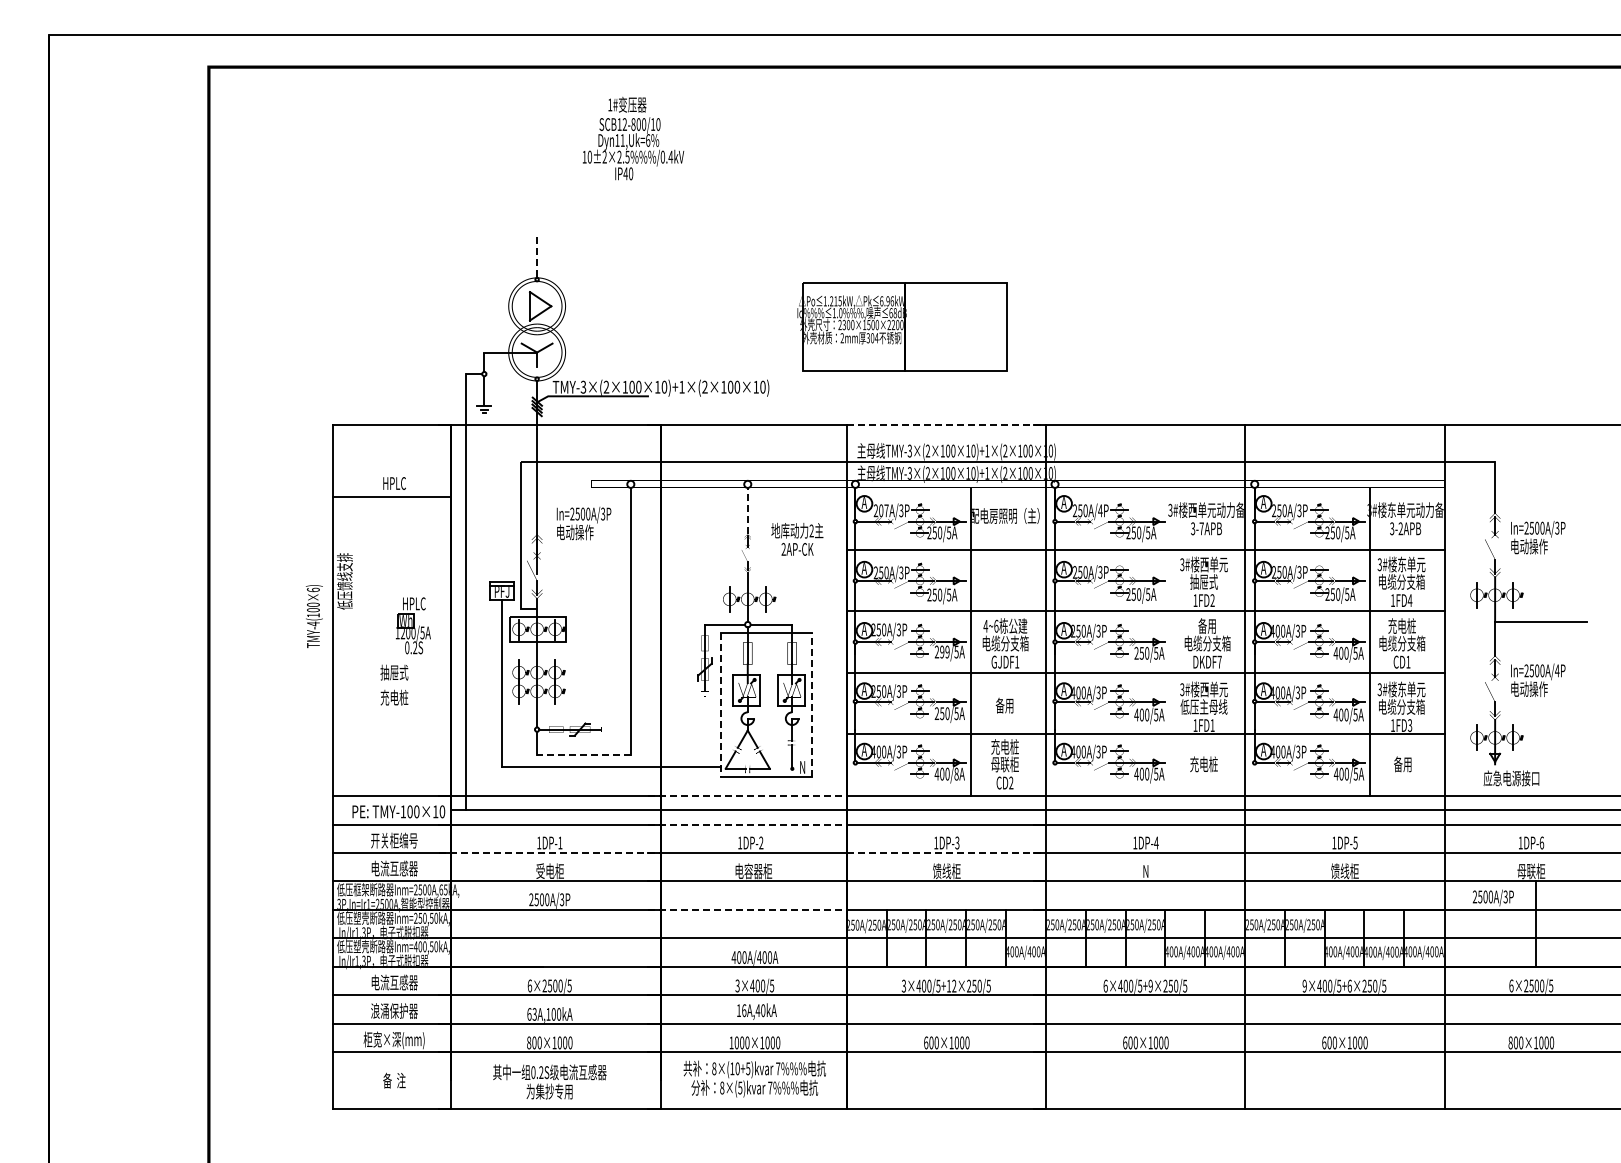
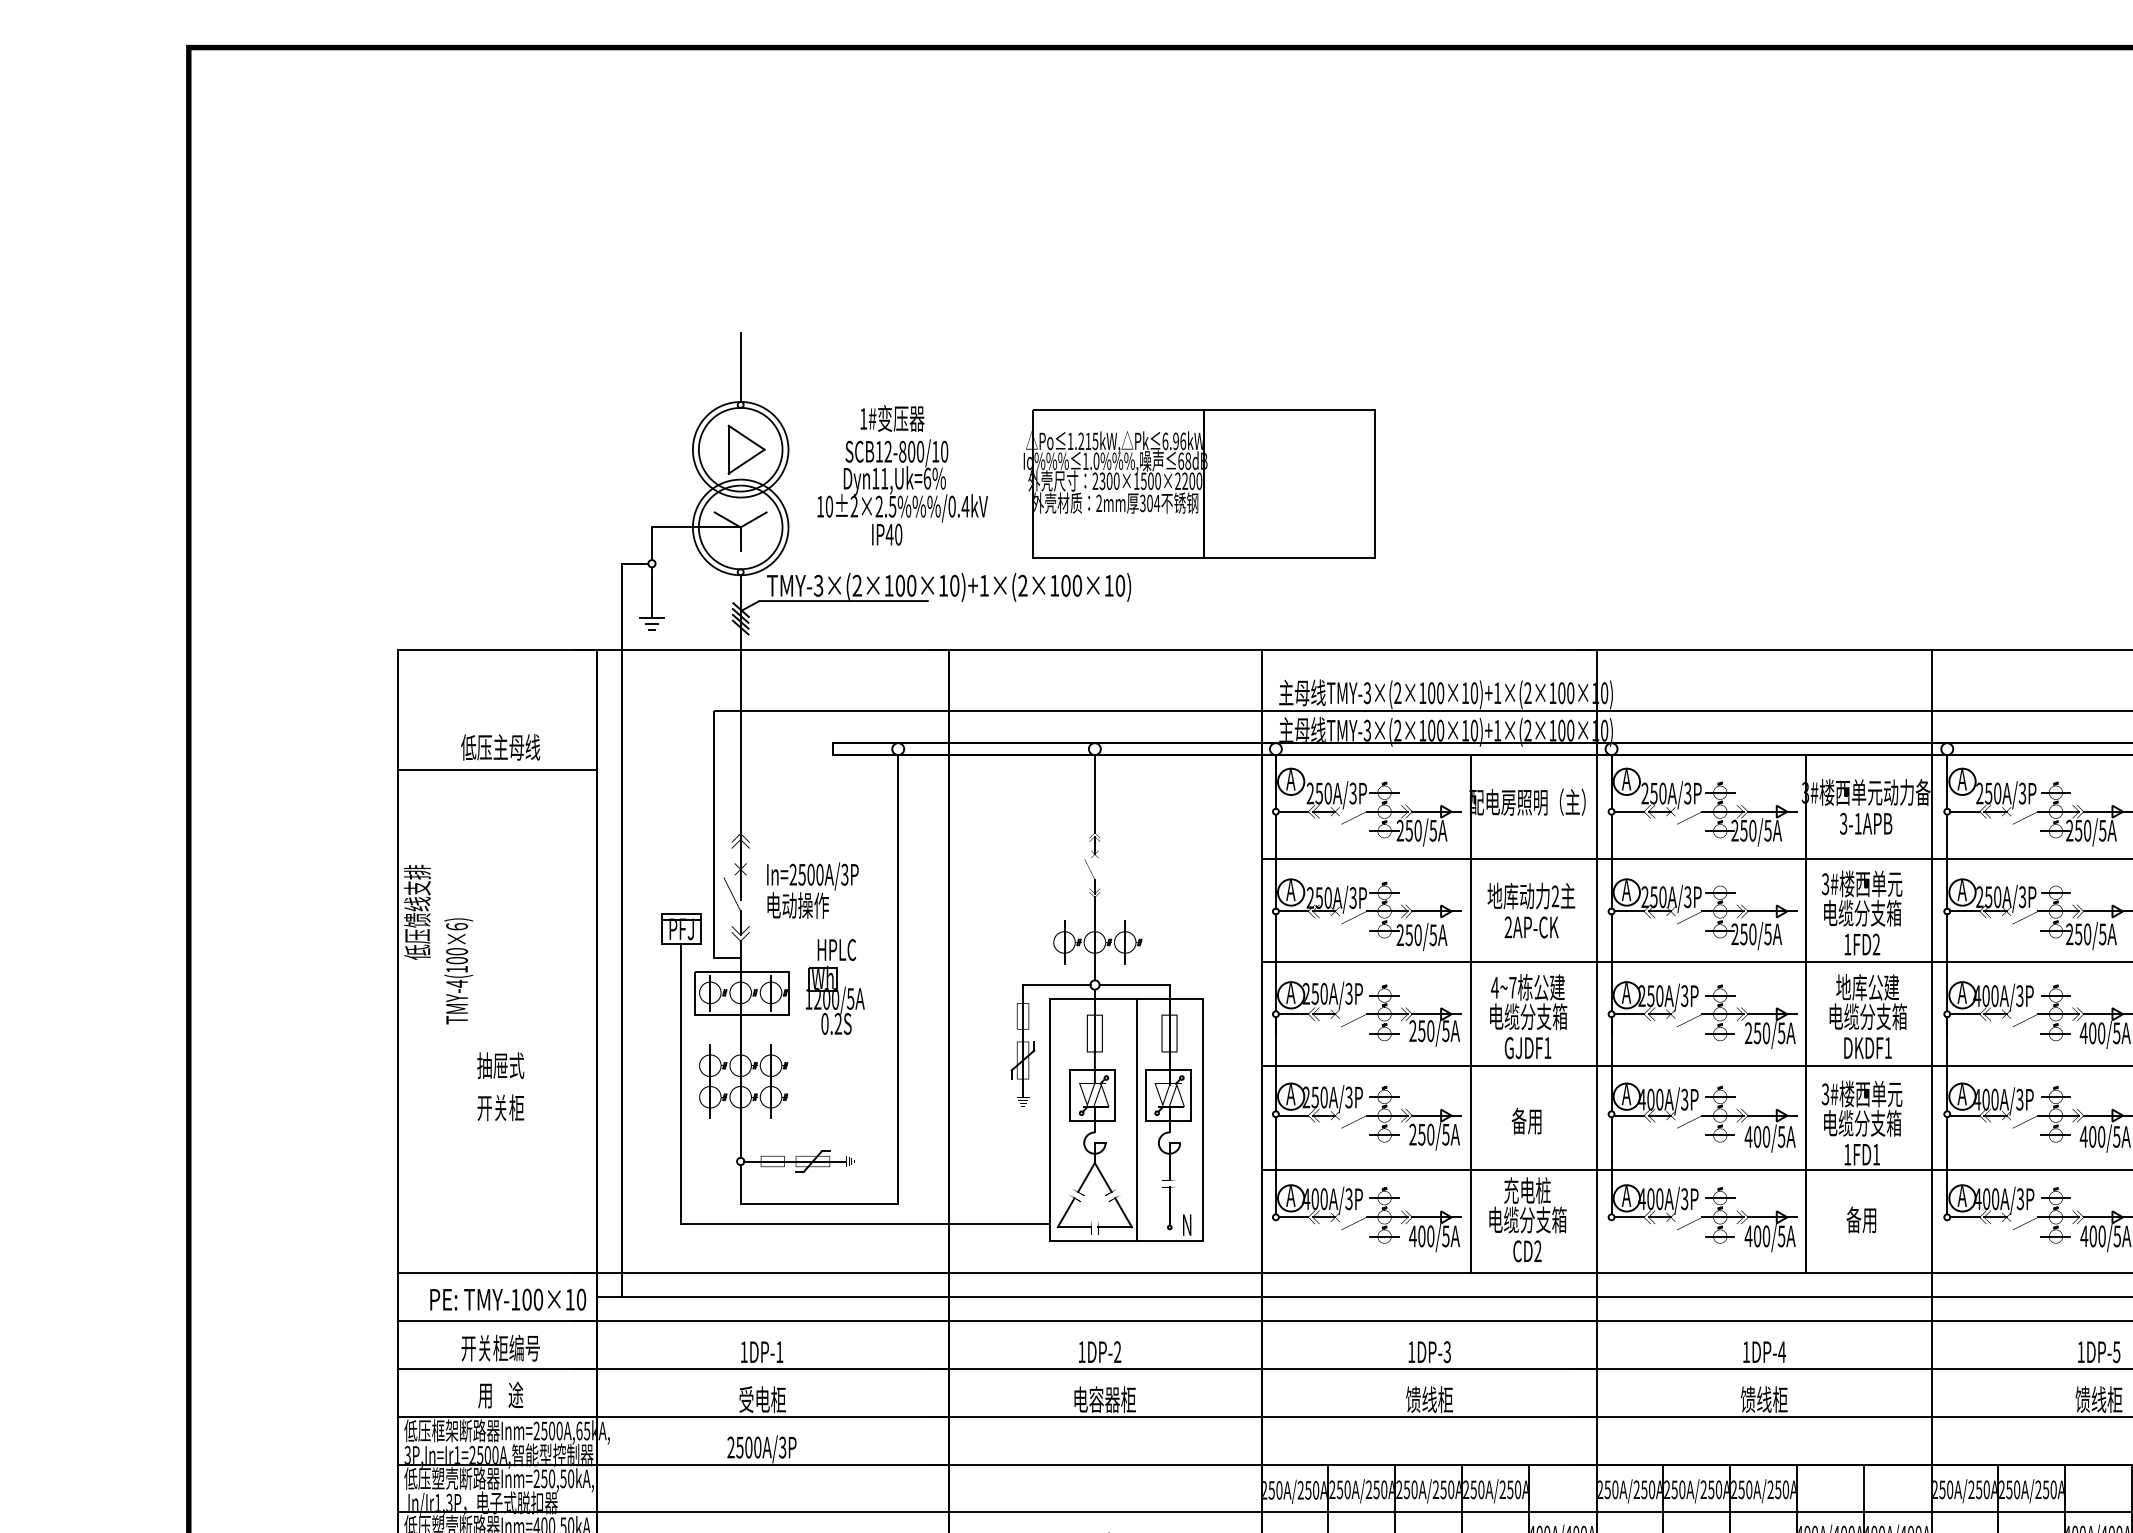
text: (633, 138) -> (902, 475), moved
line: (537, 257) -> (741, 367), dashed -> solid
part: (902, 326) -> (1200, 483), moved
line: (946, 425) -> (1429, 650), dashed -> solid
text: (393, 483) -> (499, 747), HPLC -> 低压主母线
line: (747, 510) -> (1094, 793), dashed -> solid
text: (883, 510) -> (1323, 793), 207A/3P -> 250A/3P
text: (1100, 510) -> (1687, 793), 250A/4P -> 250A/3P
text: (583, 523) -> (811, 890), moved
text: (1201, 528) -> (1857, 823), 3-7APB -> 3-1APB
text: (797, 538) -> (1531, 909), moved
text: (1204, 581) -> (1862, 912), 抽屉式 -> 电缆分支箱
text: (314, 616) -> (458, 971), moved
part: (413, 625) -> (835, 986), moved
text: (996, 625) -> (1513, 986), 4~6 -> 4~7
text: (1207, 625) -> (1867, 986), 备用 -> 地库公建
line: (1170, 641) -> (1805, 1013), added
text: (944, 651) -> (1425, 1030), 299/5A -> 250/5A
text: (1219, 661) -> (1888, 1046), DKDF7 -> DKDF1
text: (394, 697) -> (500, 1107), 充电桩 -> 开关柜
line: (721, 705) -> (1050, 1120), dashed -> solid
line: (773, 705) -> (1138, 1120), added
line: (811, 705) -> (1202, 1120), dashed -> solid
text: (1203, 706) -> (1861, 1122), 低压主母线 -> 电缆分支箱
line: (583, 754) -> (818, 1203), dashed -> solid
text: (1005, 764) -> (1528, 1220), 母联柜 -> 电缆分支箱
text: (1203, 764) -> (1861, 1220), 充电桩 -> 备用
text: (956, 773) -> (1445, 1235), 400/8A -> 400/5A
line: (747, 796) -> (1094, 1273), dashed -> solid
line: (747, 824) -> (1094, 1321), dashed -> solid
line: (550, 852) -> (763, 1368), dashed -> solid
line: (946, 852) -> (1429, 1368), dashed -> solid
text: (394, 868) -> (500, 1394), 电流互感器 -> 用    途
text: (1145, 871) -> (1763, 1400), N -> 馈线柜
line: (747, 909) -> (1094, 1463), dashed -> solid

